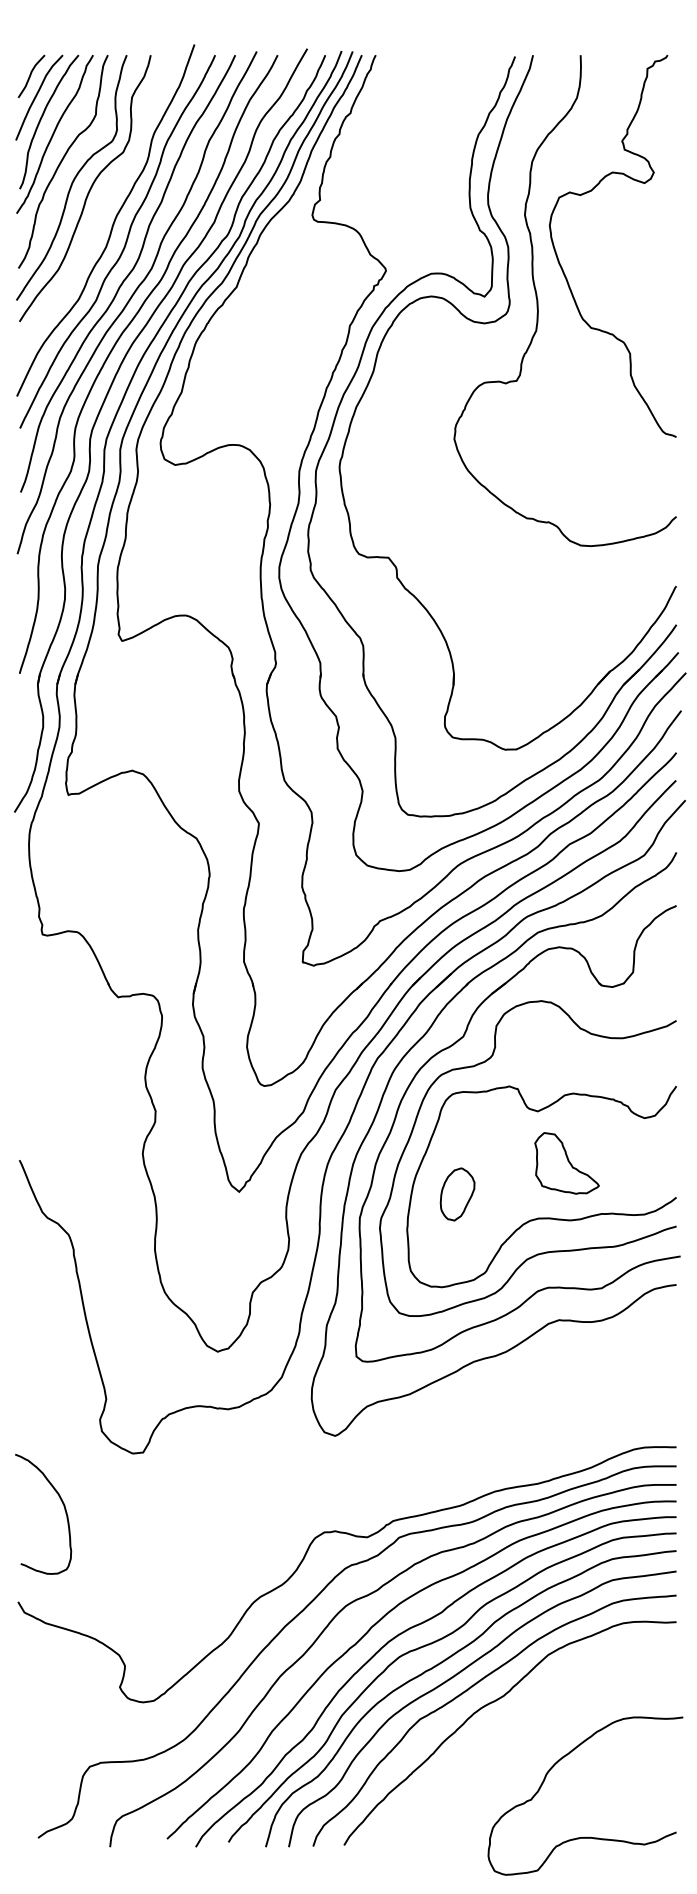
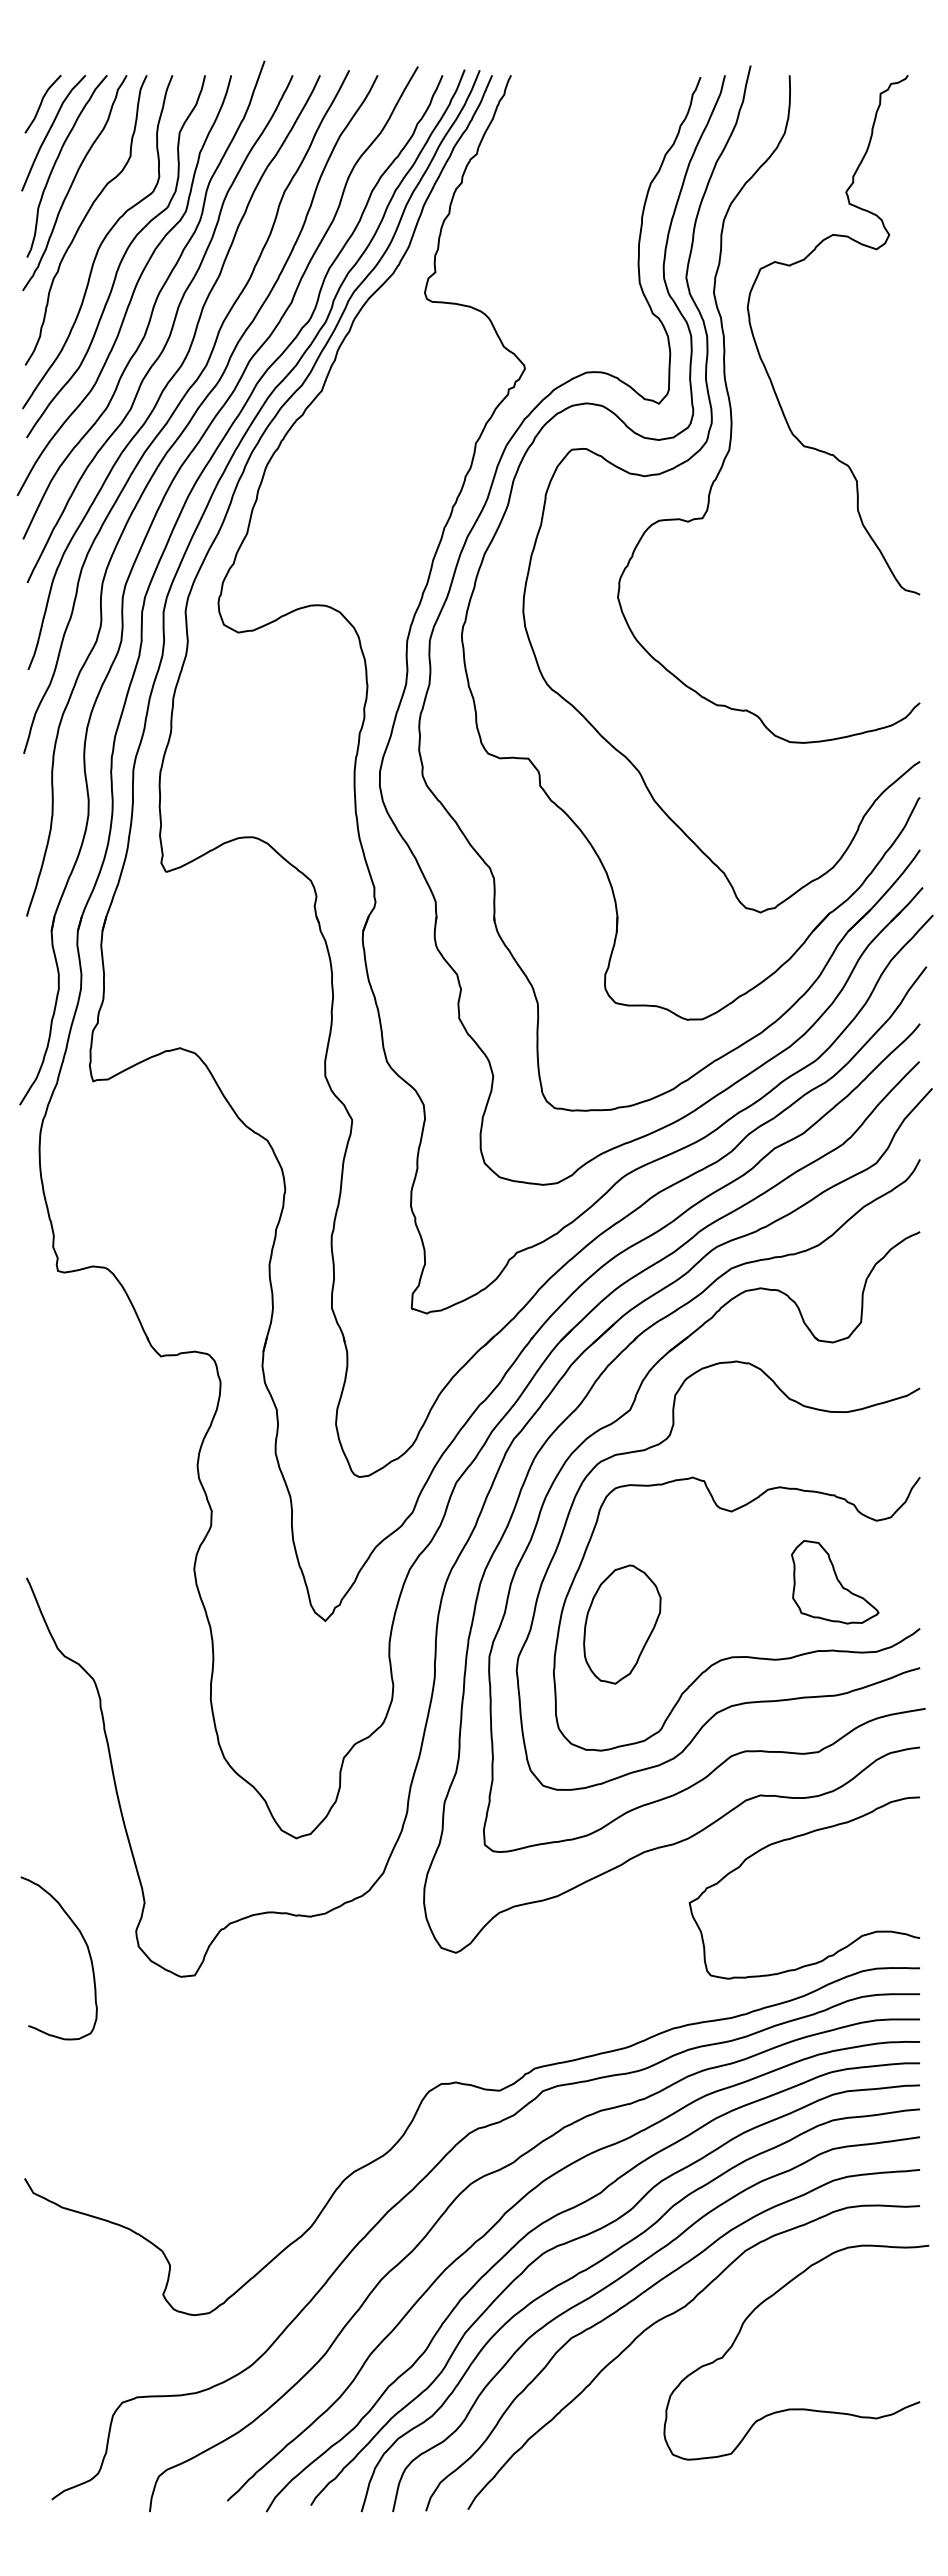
curve: (98, 212) -> (133, 289), added
curve: (511, 334) -> (695, 455), added
part: (567, 1163) -> (835, 1582), moved
part: (457, 1194) -> (622, 1624), size x1.67
curve: (579, 1353) -> (788, 1840), added
curve: (64, 1508) -> (87, 1950), moved
curve: (585, 1837) -> (796, 2408), moved

